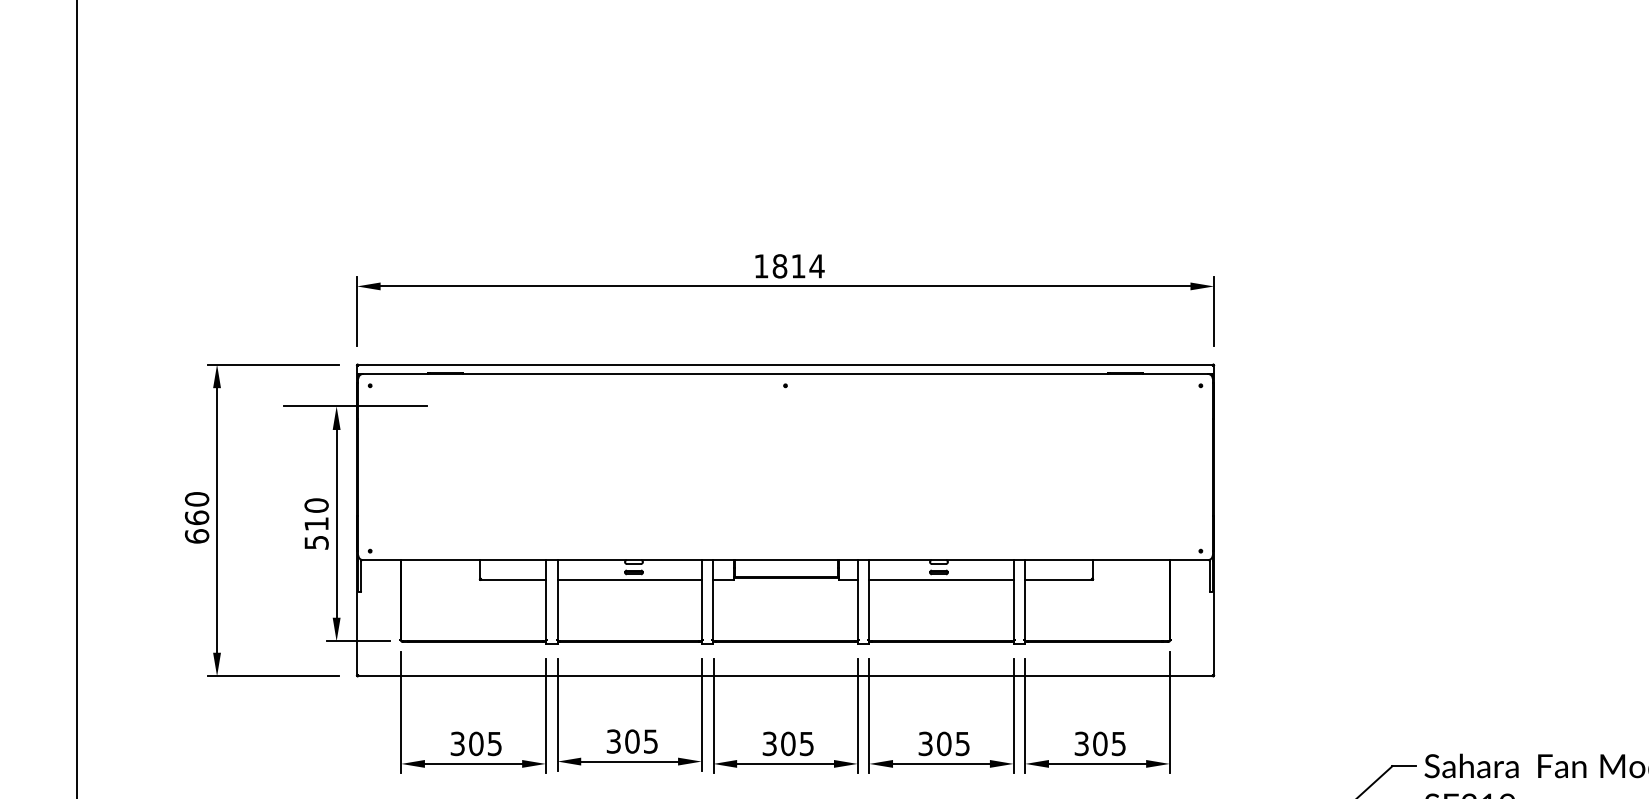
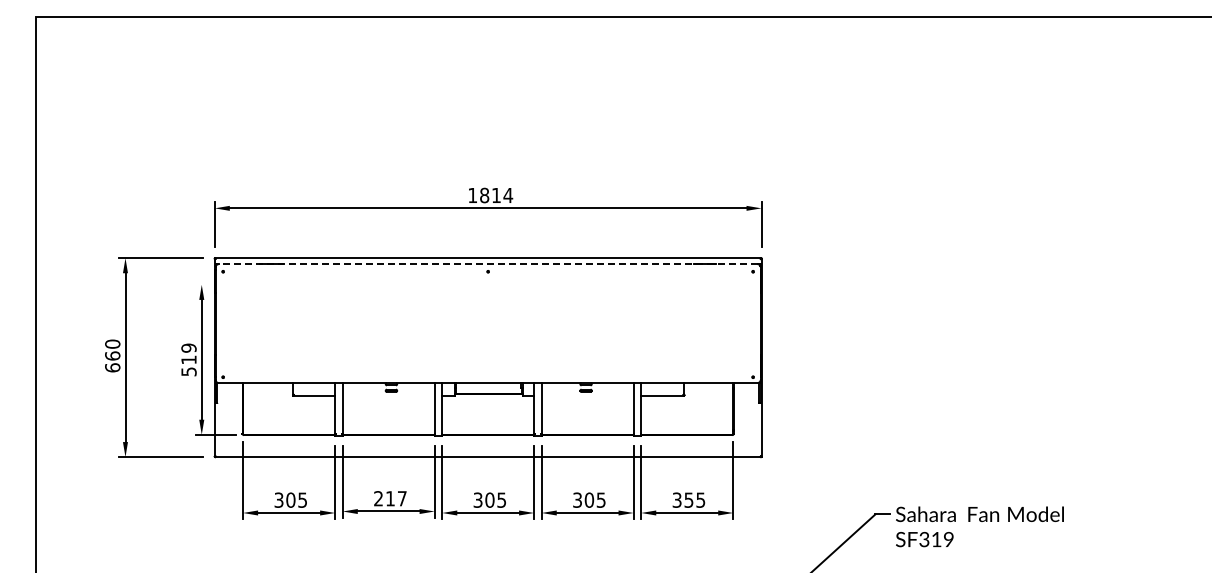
line: (786, 374) -> (488, 264), solid -> dashed
line: (355, 405) -> (213, 284), removed
text: (315, 504) -> (188, 347), 510 -> 519
line: (629, 579) -> (388, 395), removed
line: (941, 579) -> (587, 395), removed
text: (632, 741) -> (390, 498), 305 -> 217
text: (1099, 742) -> (688, 499), 305 -> 355

